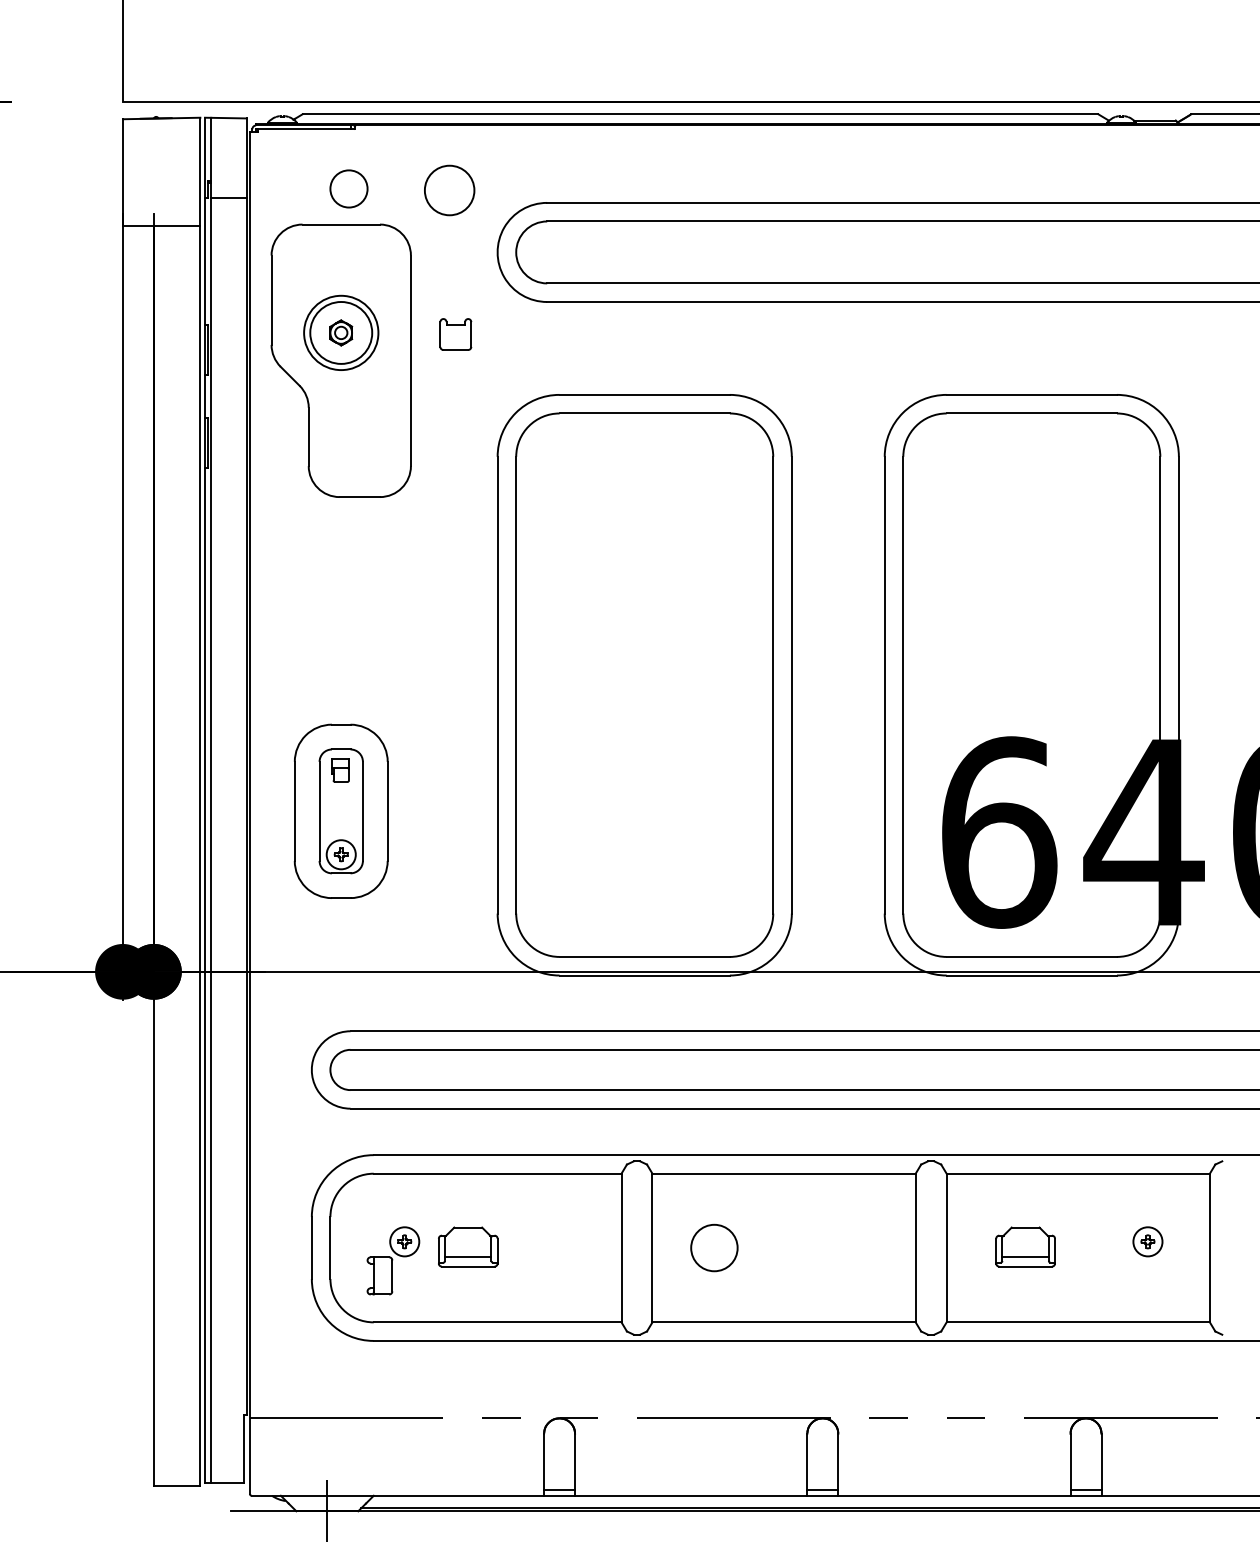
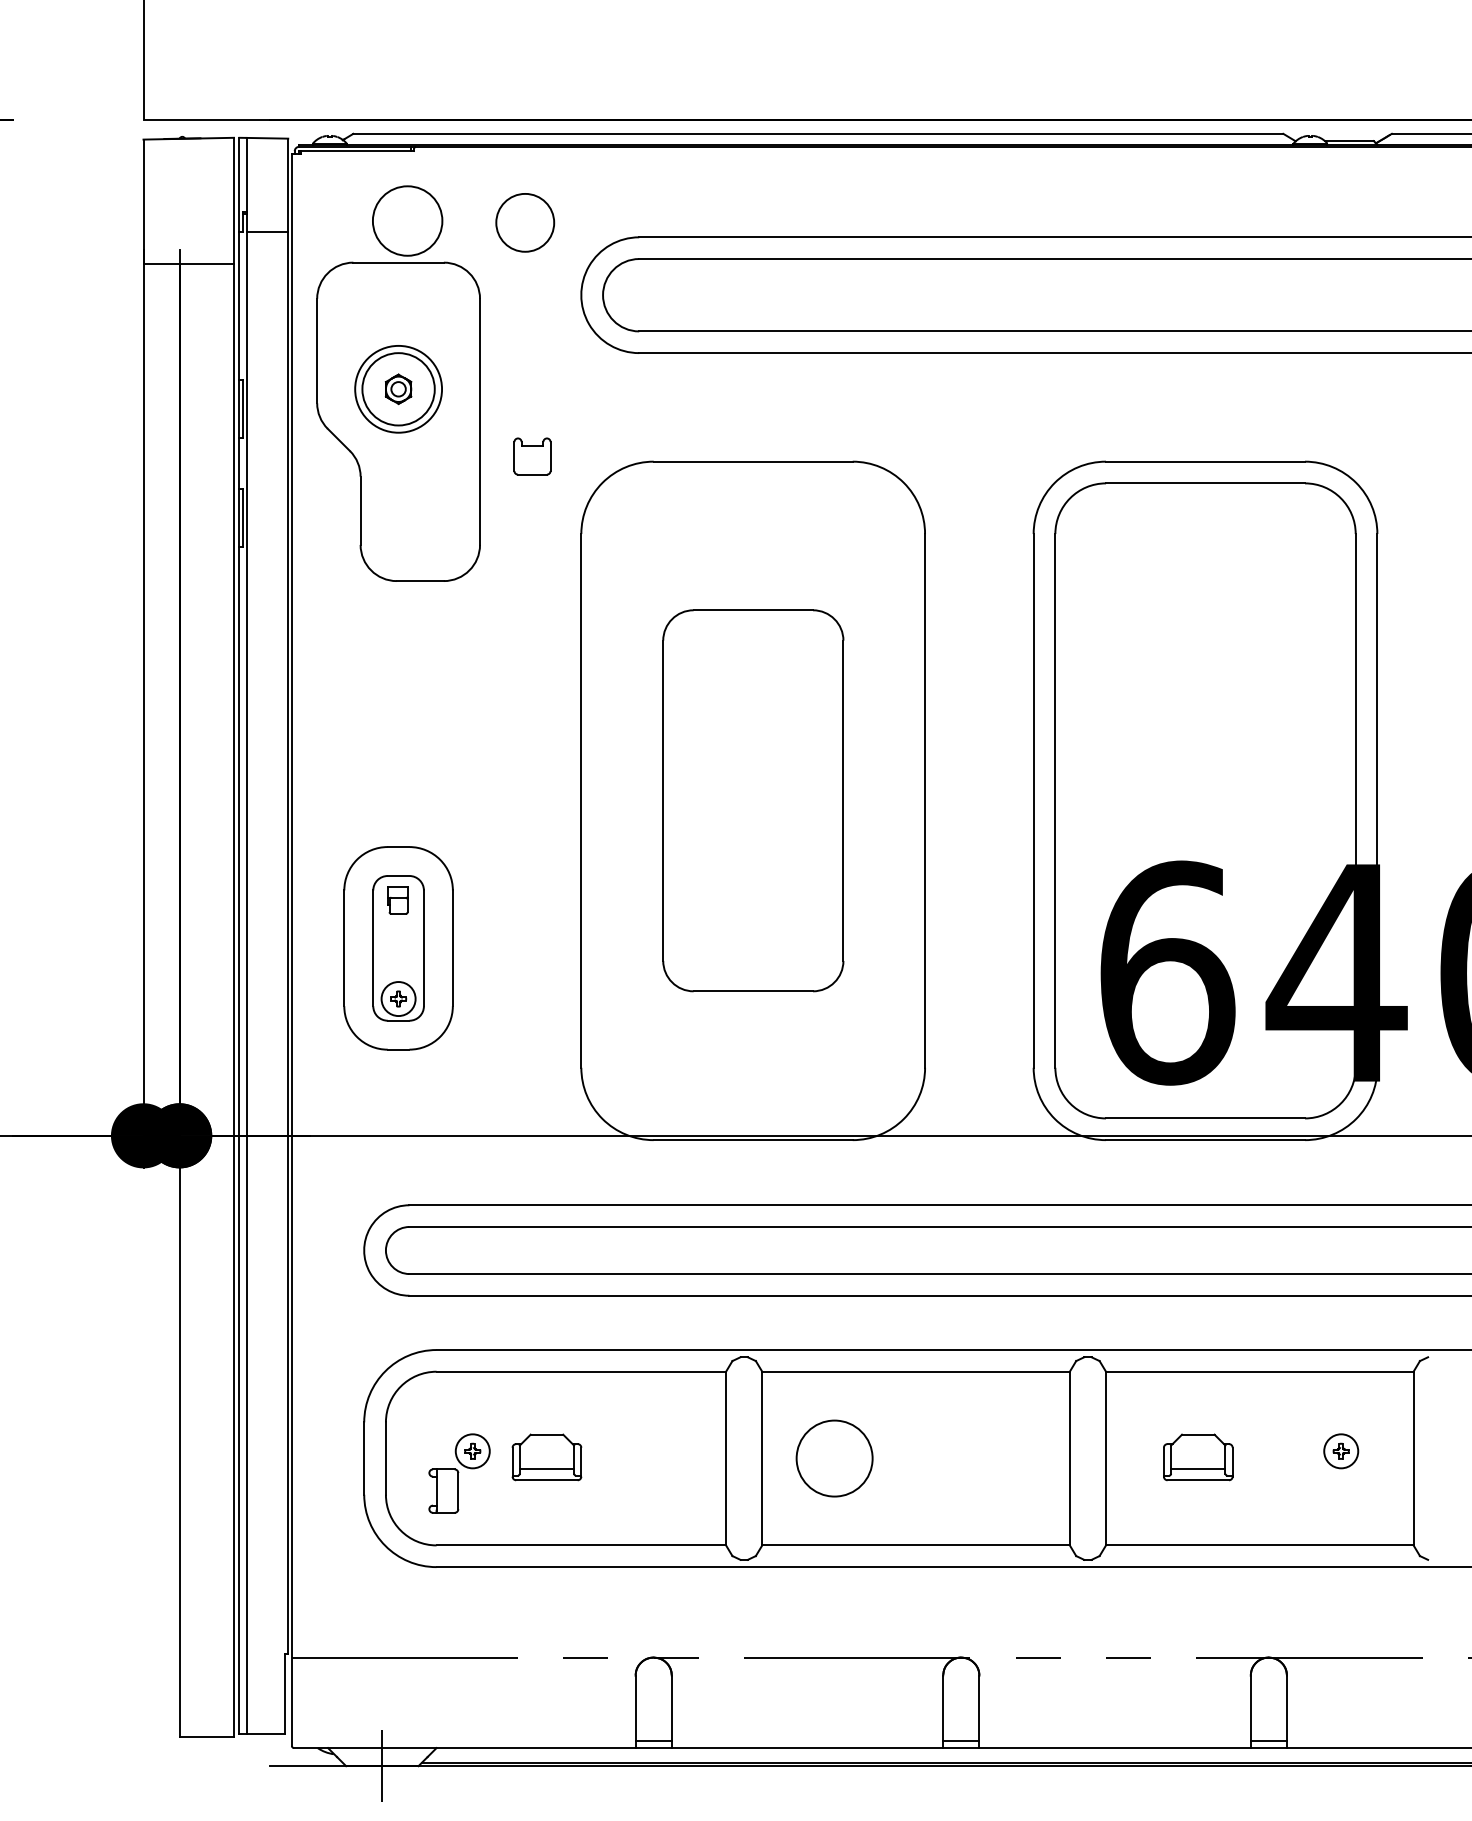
circle: (348, 188) -> (407, 220), size x1.6
part: (455, 334) -> (532, 456), moved
part: (644, 684) -> (752, 800), size x0.6
circle: (714, 1247) -> (834, 1457), size x1.4

